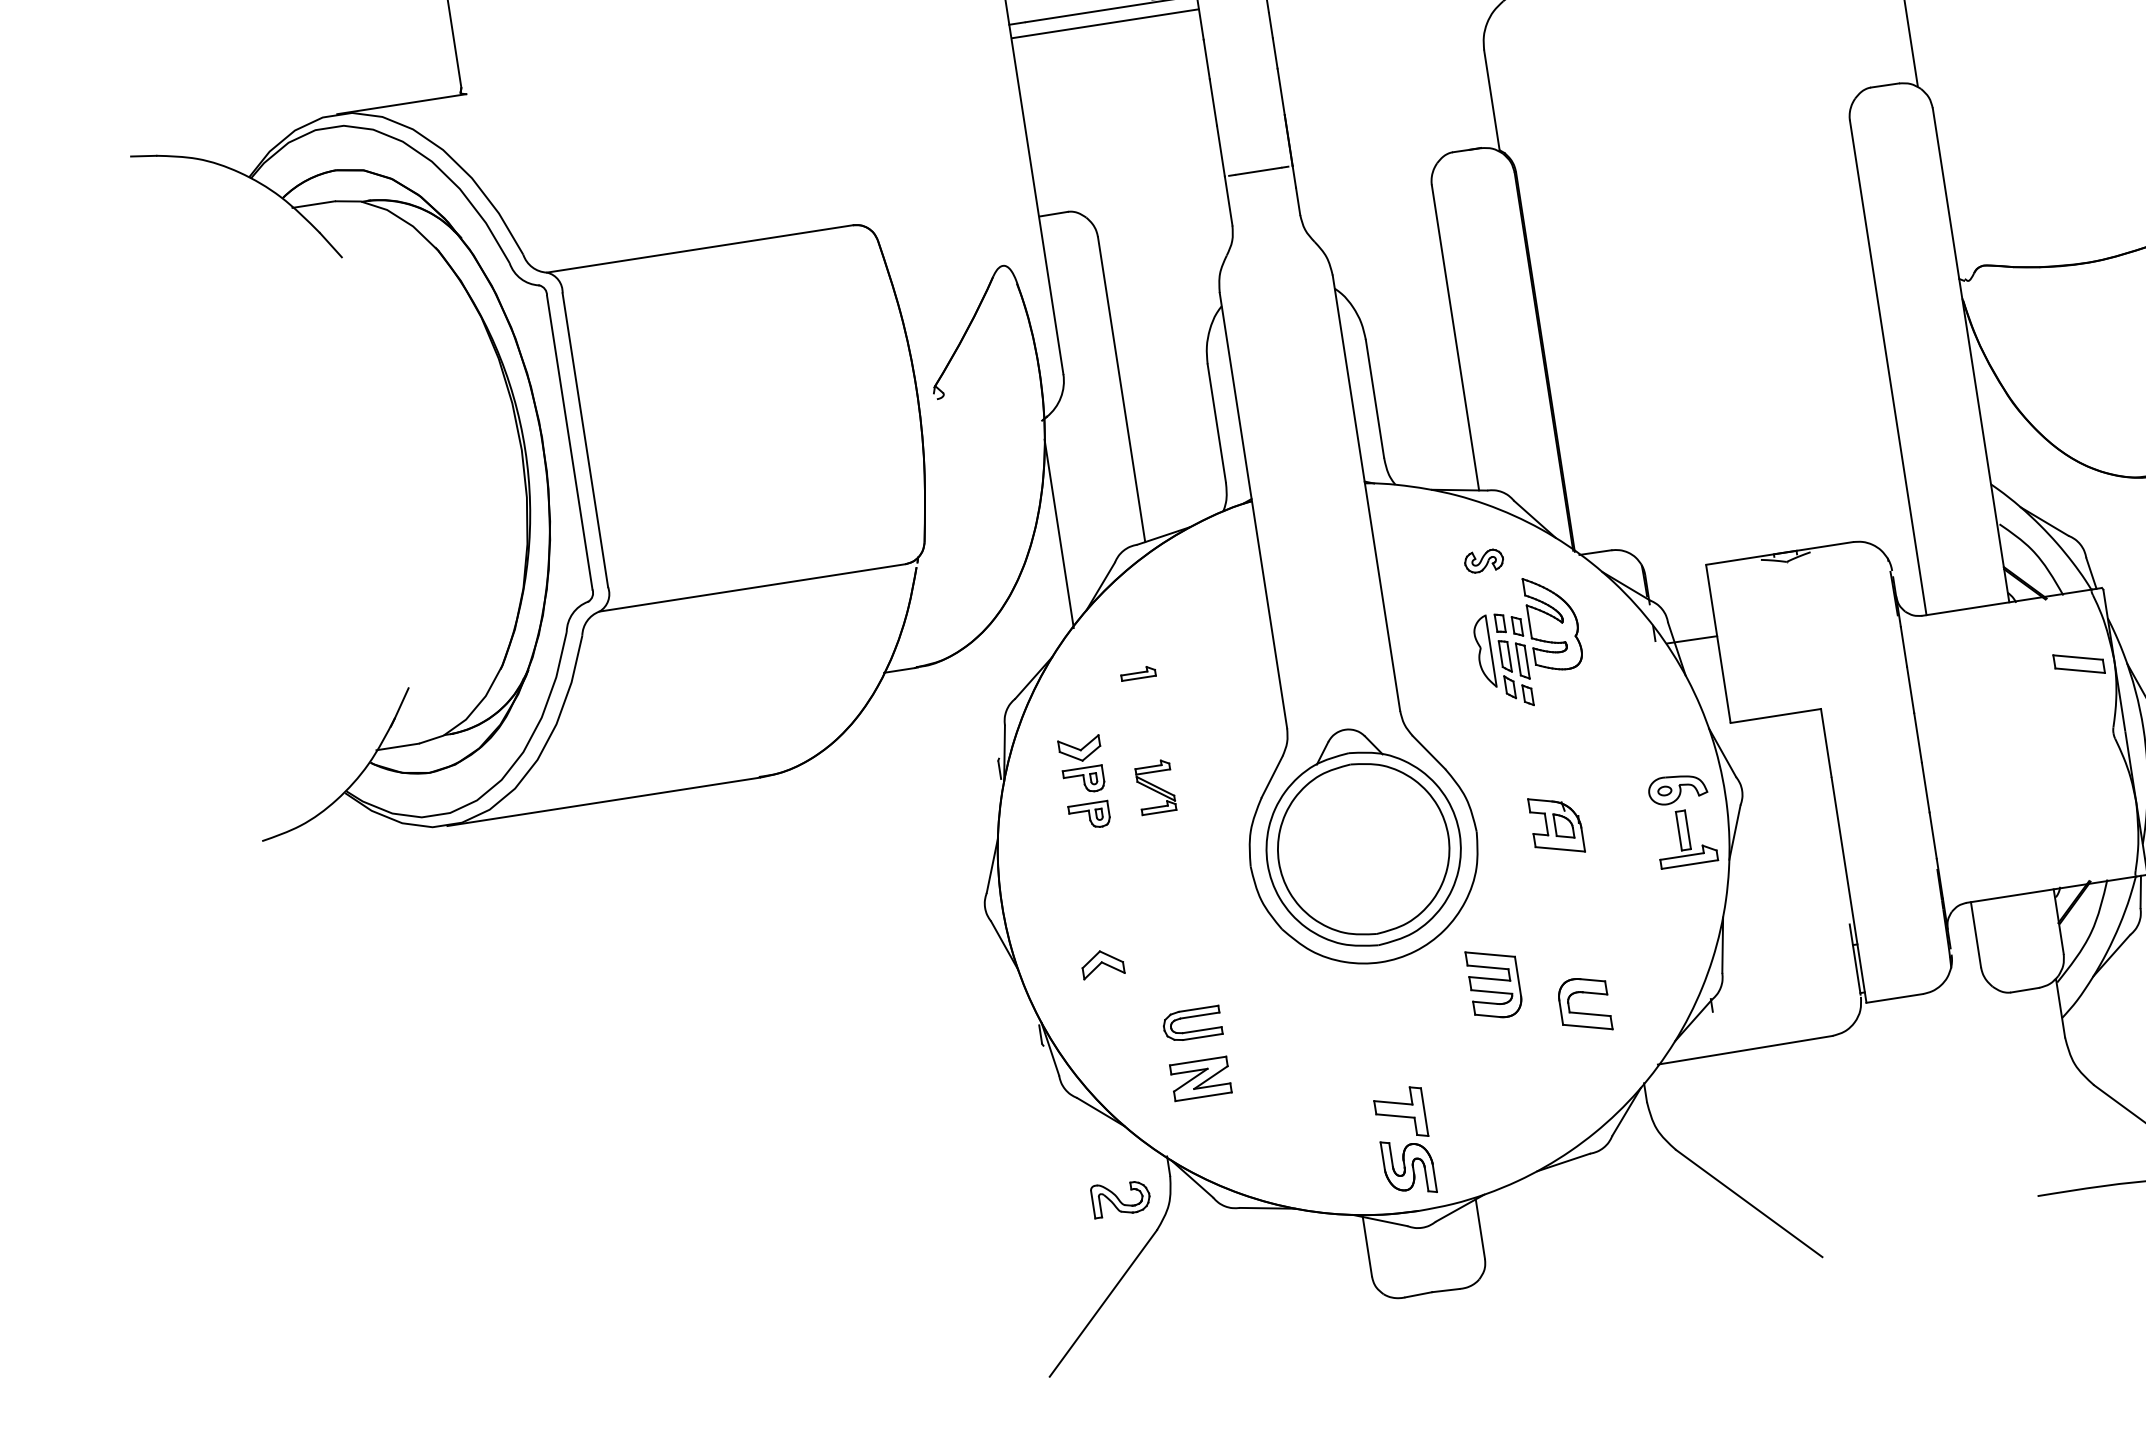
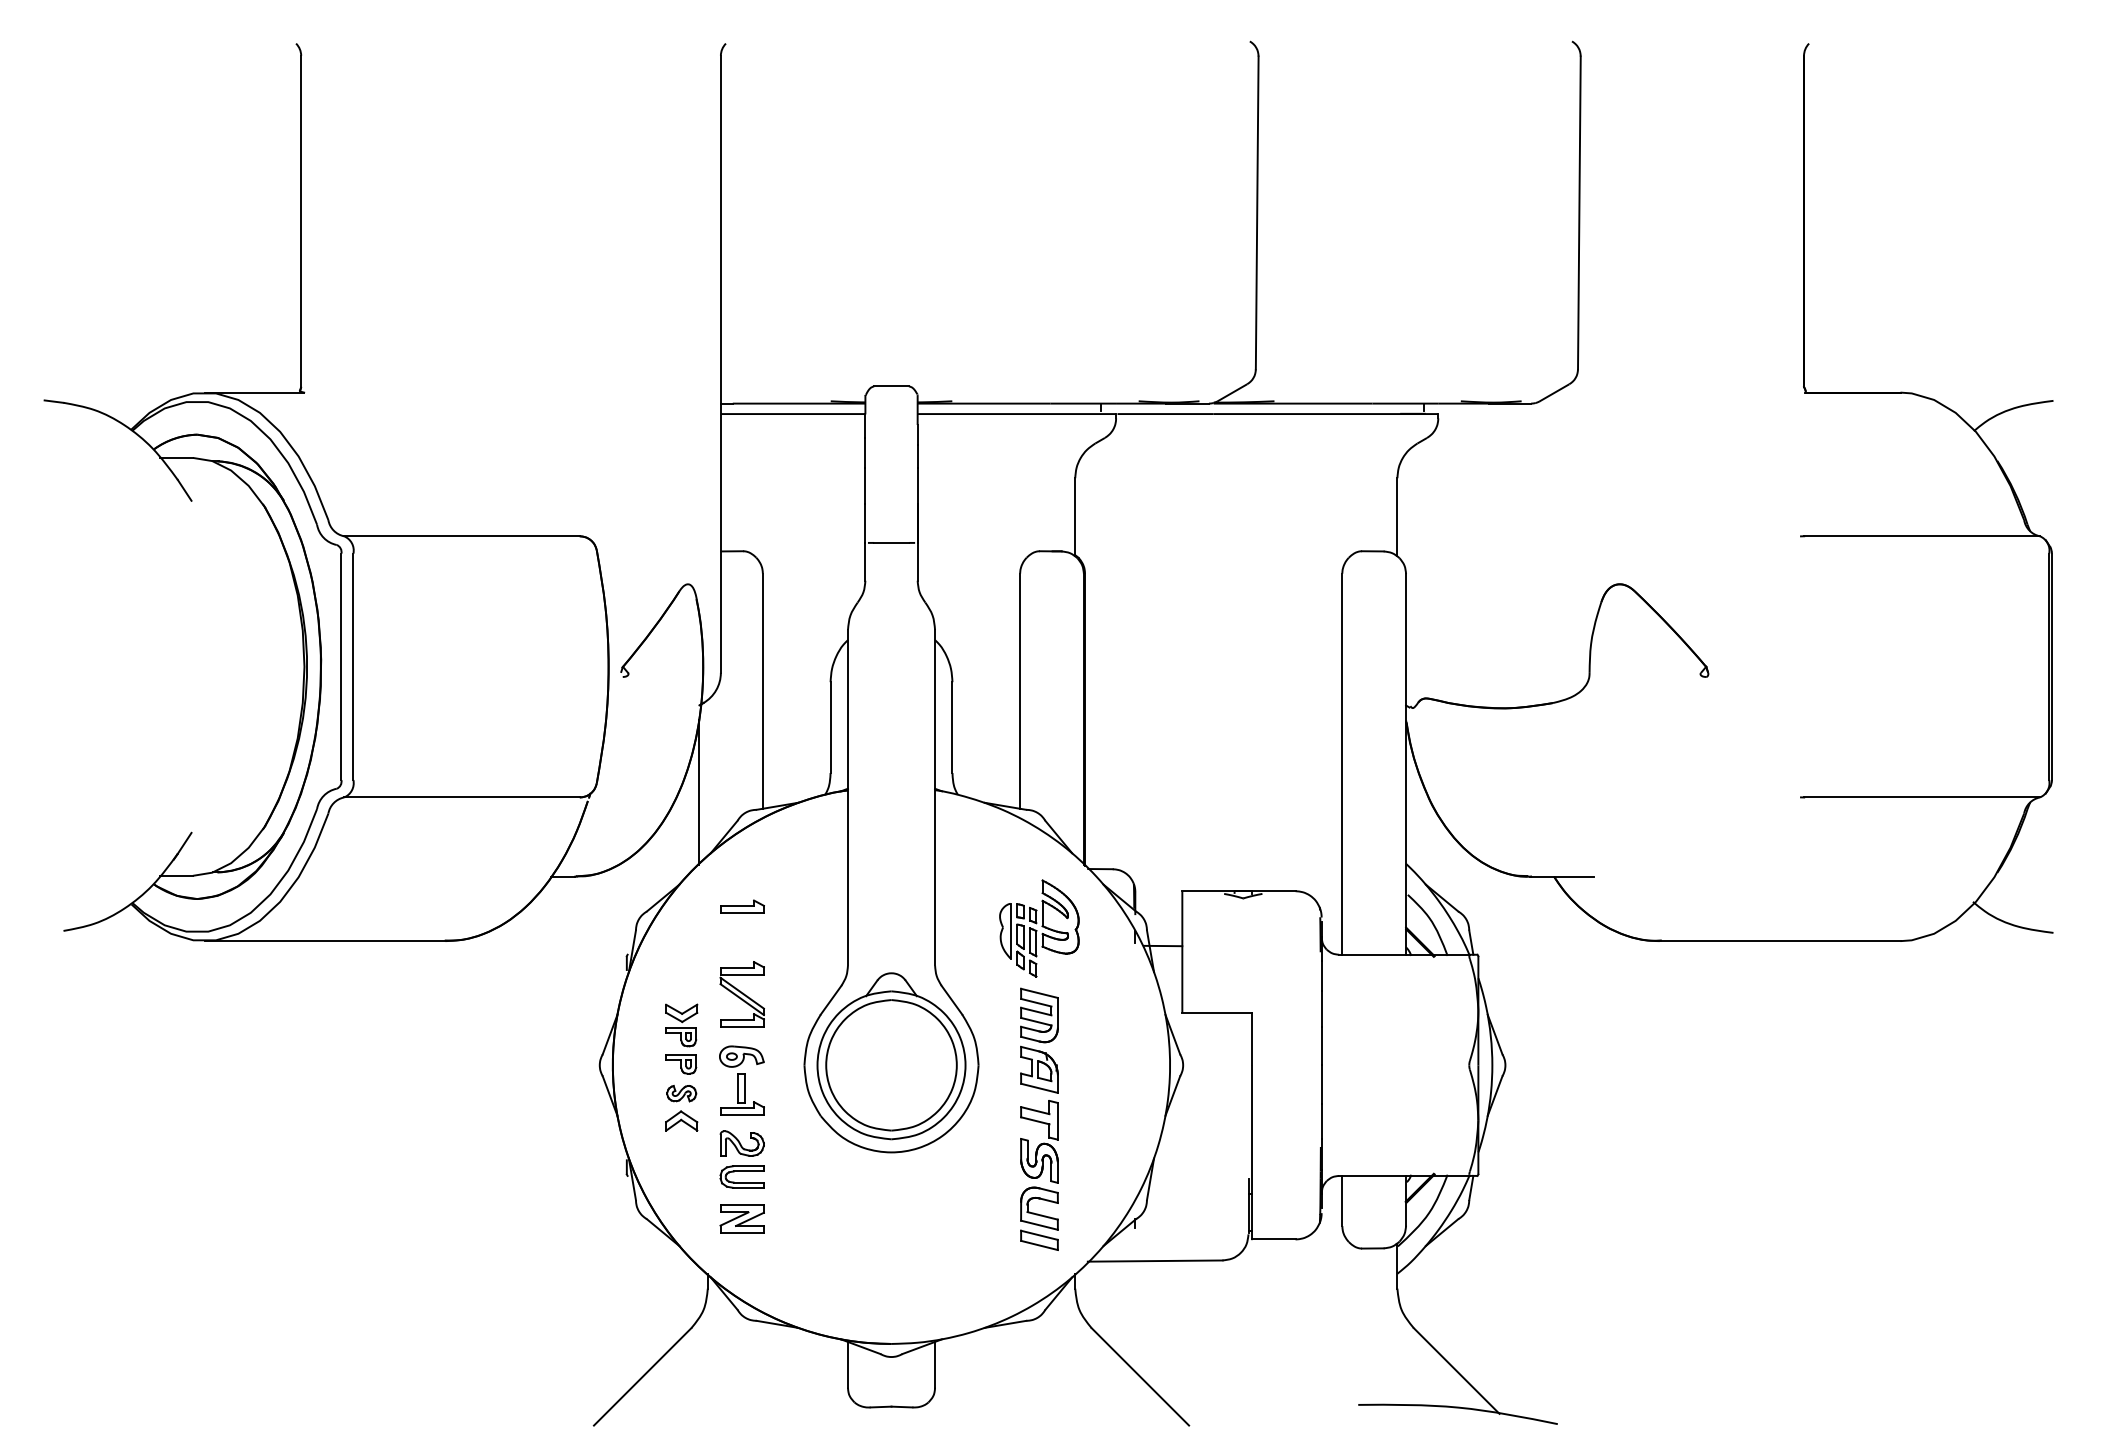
part: (1483, 561) -> (681, 1093), moved
part: (2078, 662) -> (1039, 1239), moved
part: (1138, 673) -> (742, 906), size x1.67
part: (1084, 782) -> (681, 1038), moved
part: (1154, 787) -> (741, 994), size x1.67
part: (1682, 820) -> (741, 1080), moved
part: (1494, 983) -> (1039, 1015), moved
part: (1405, 1142) -> (1039, 1141), moved
part: (1120, 1198) -> (741, 1143), moved

